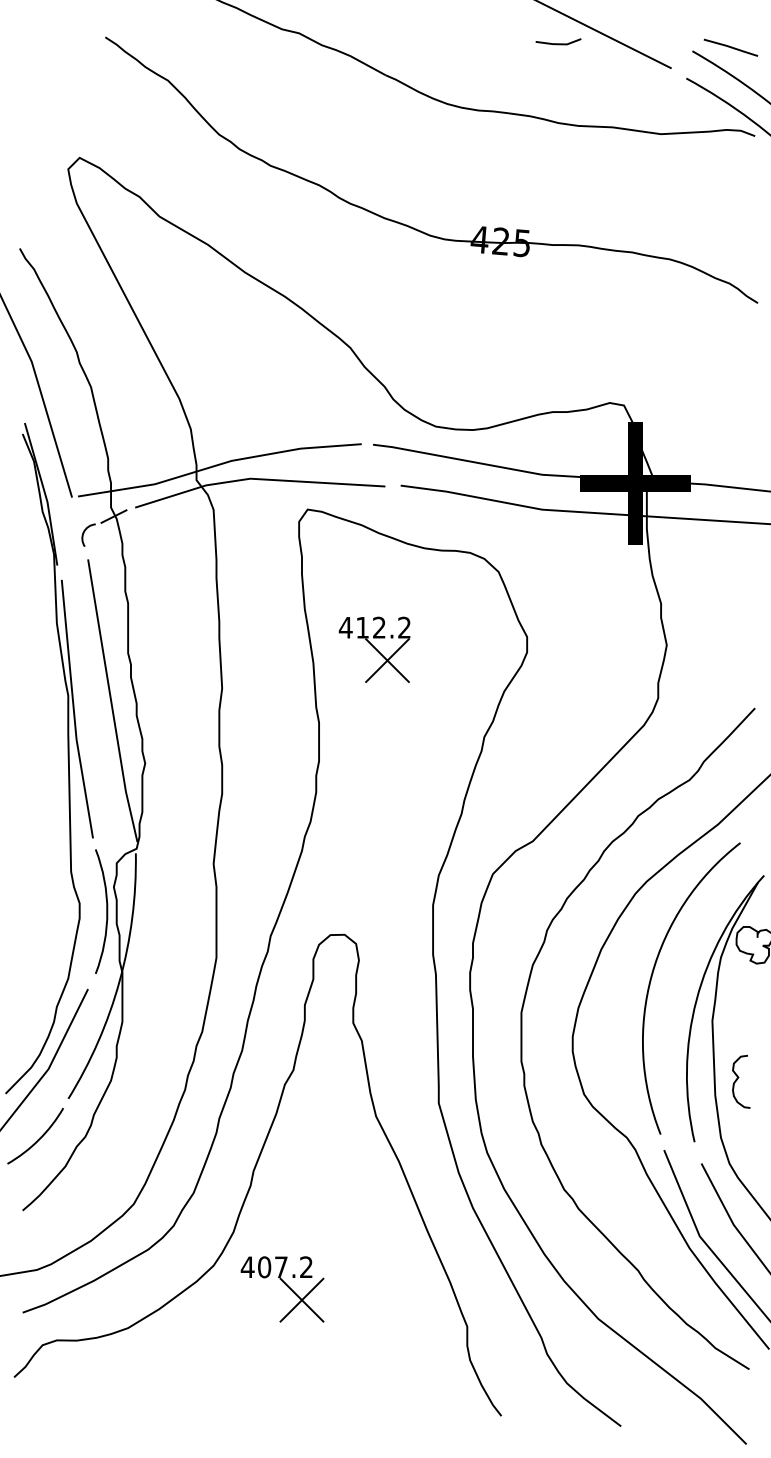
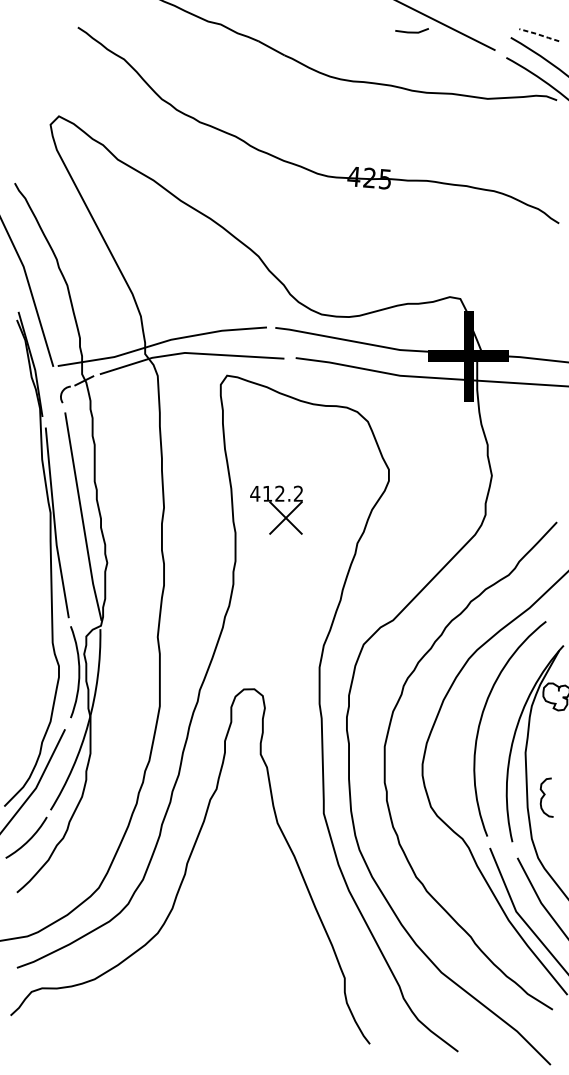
line: (731, 47) -> (539, 34), solid -> dashed
part: (374, 649) -> (276, 509), moved
part: (282, 1289) -> (208, 950), removed

